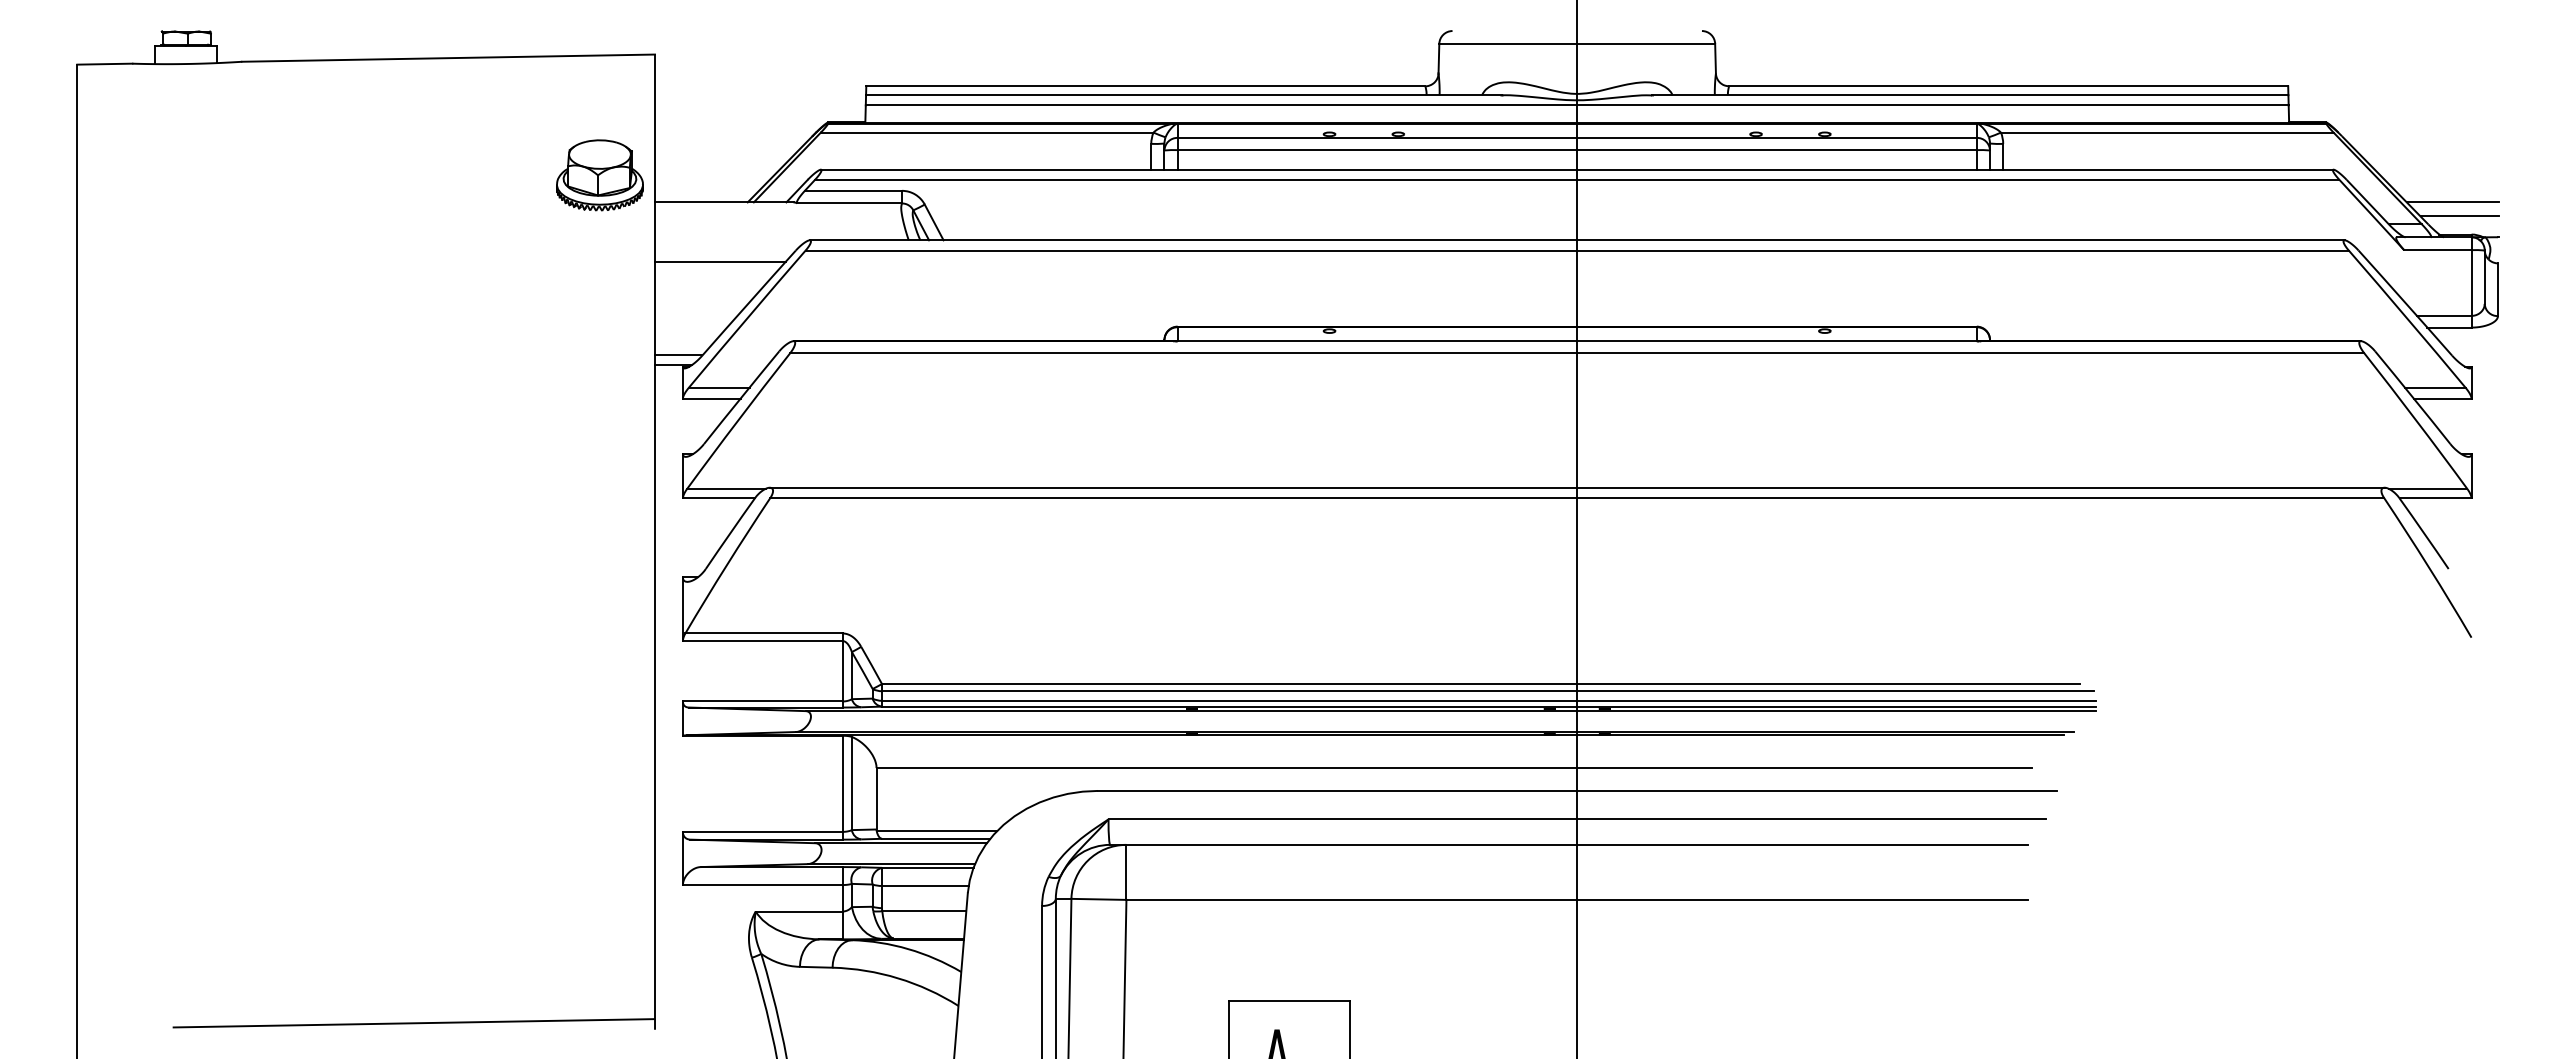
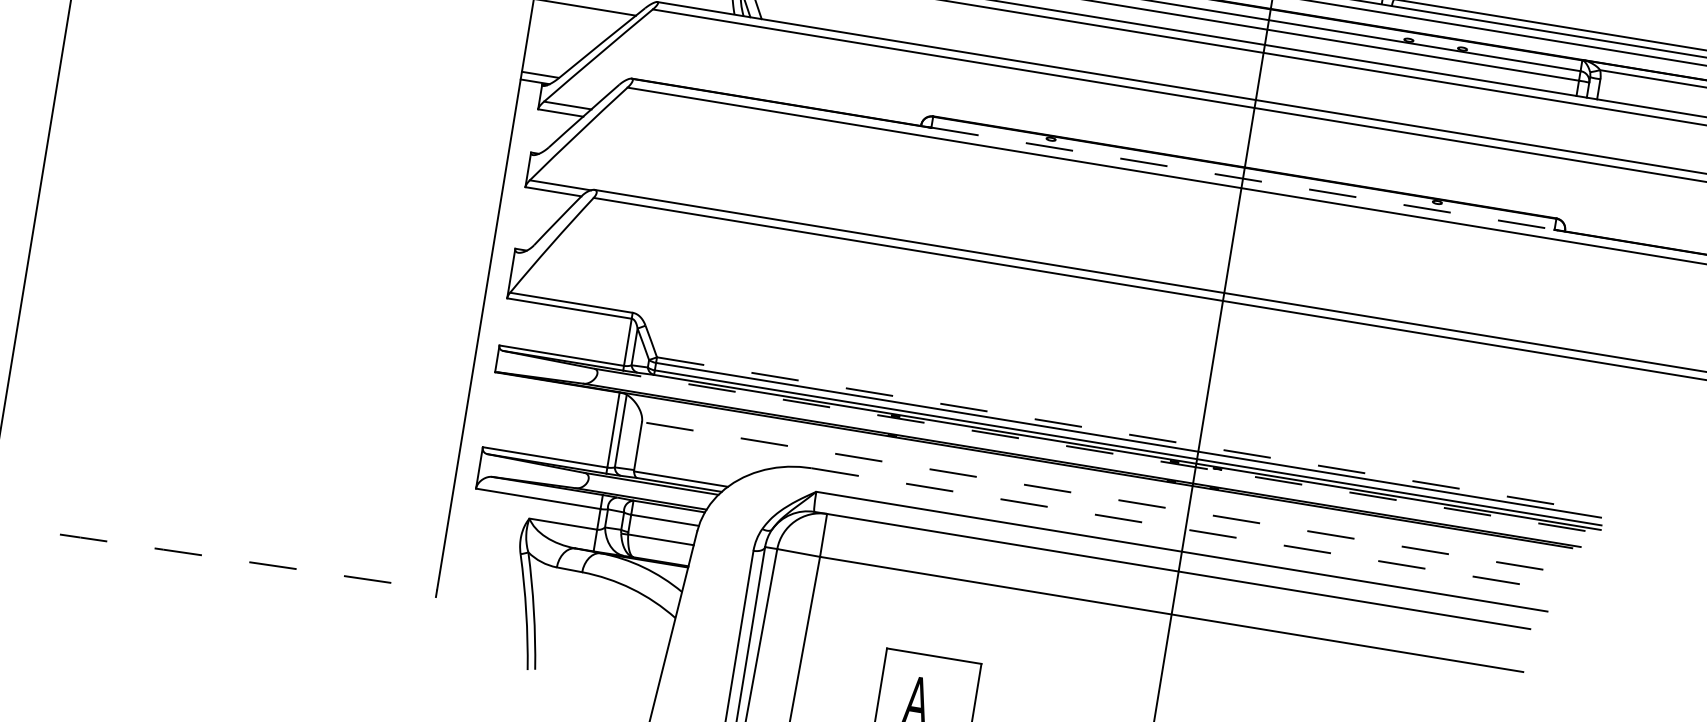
line: (1577, 341) -> (1243, 178), solid -> dashed
line: (1481, 684) -> (1124, 434), solid -> dashed
line: (1451, 711) -> (1097, 451), solid -> dashed
line: (1454, 768) -> (1092, 496), solid -> dashed
line: (1577, 790) -> (1185, 529), solid -> dashed
line: (412, 1023) -> (247, 562), solid -> dashed

